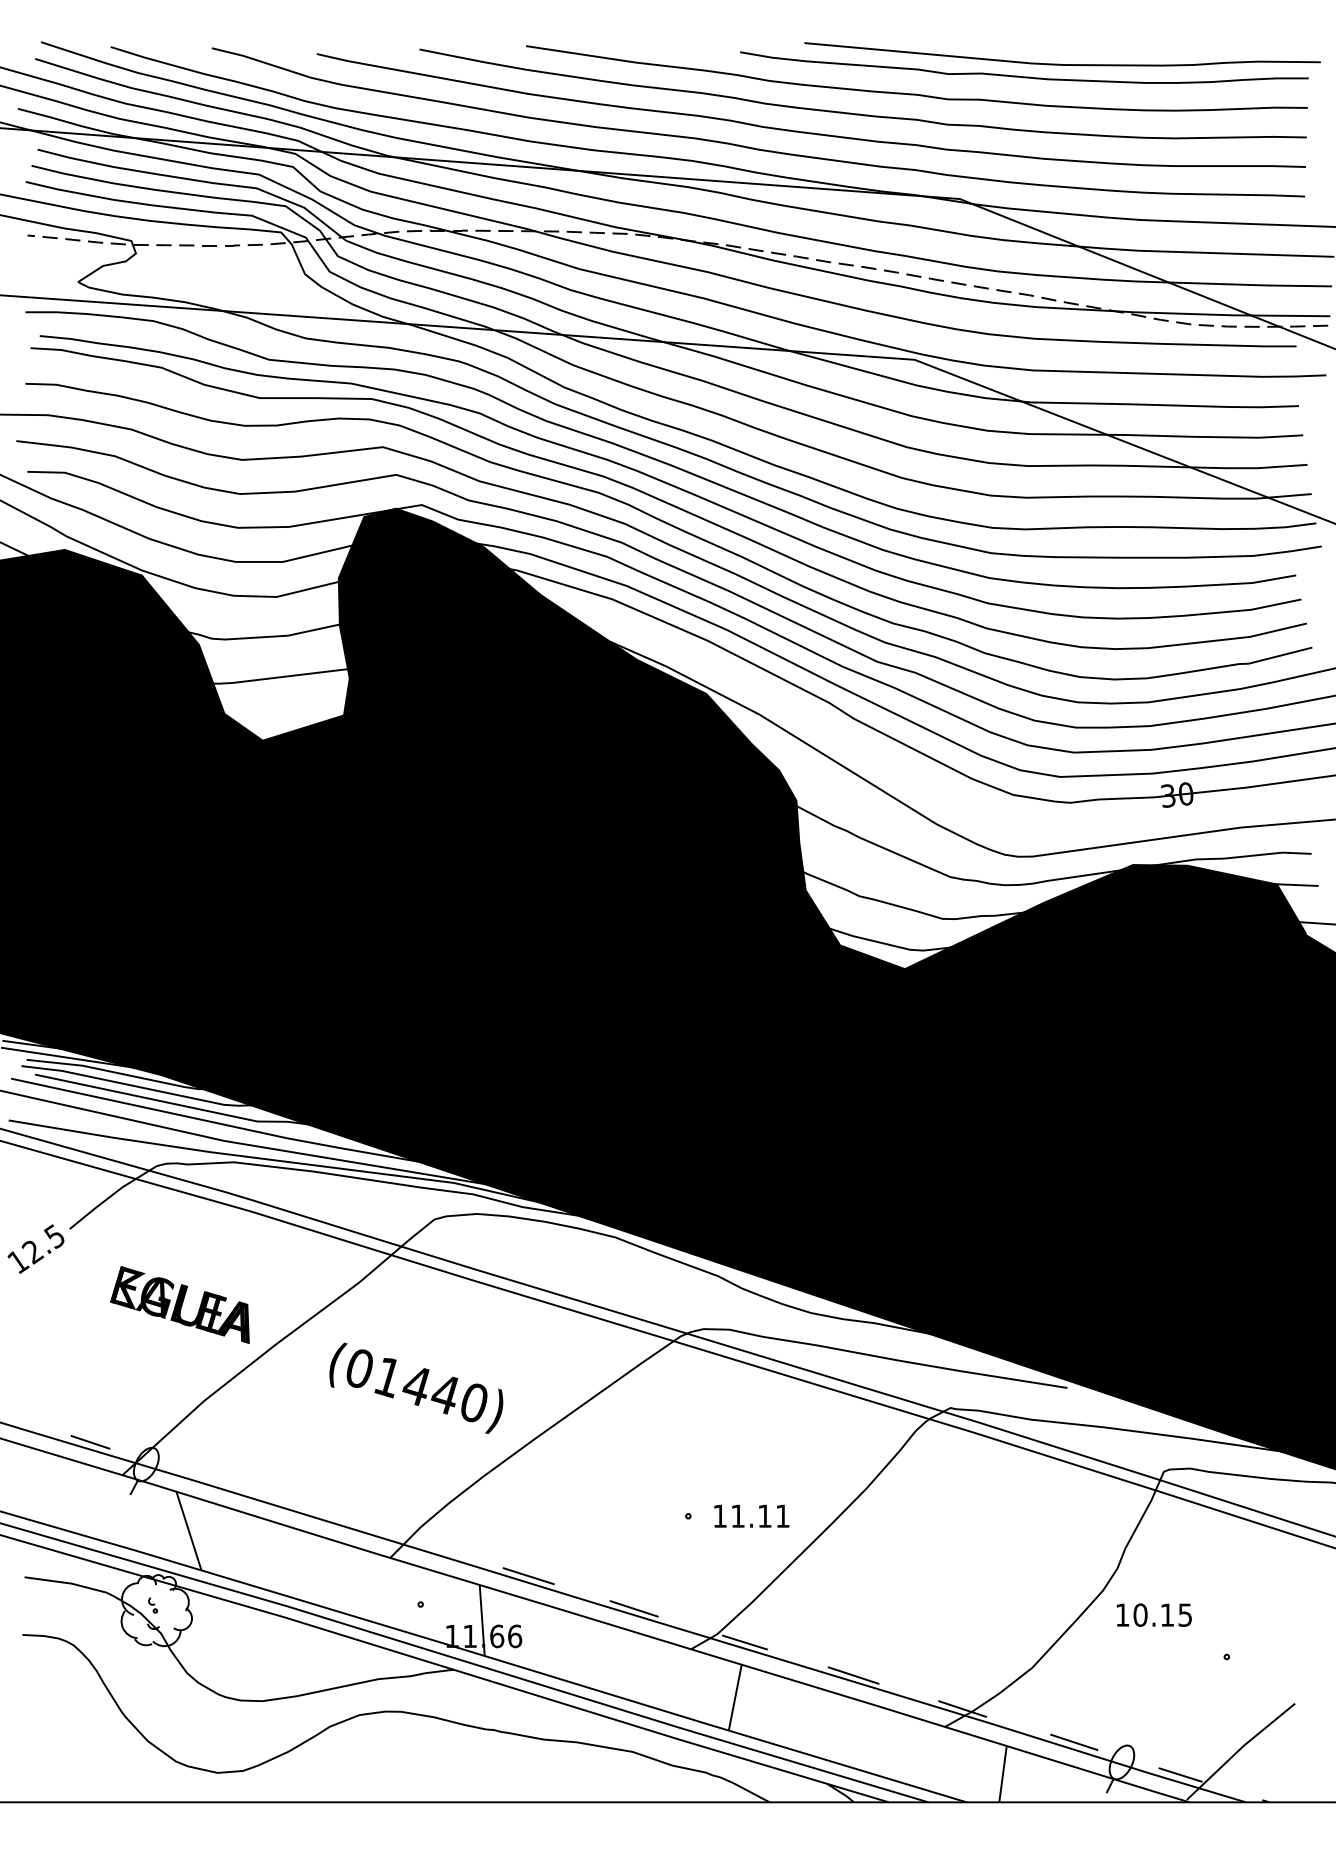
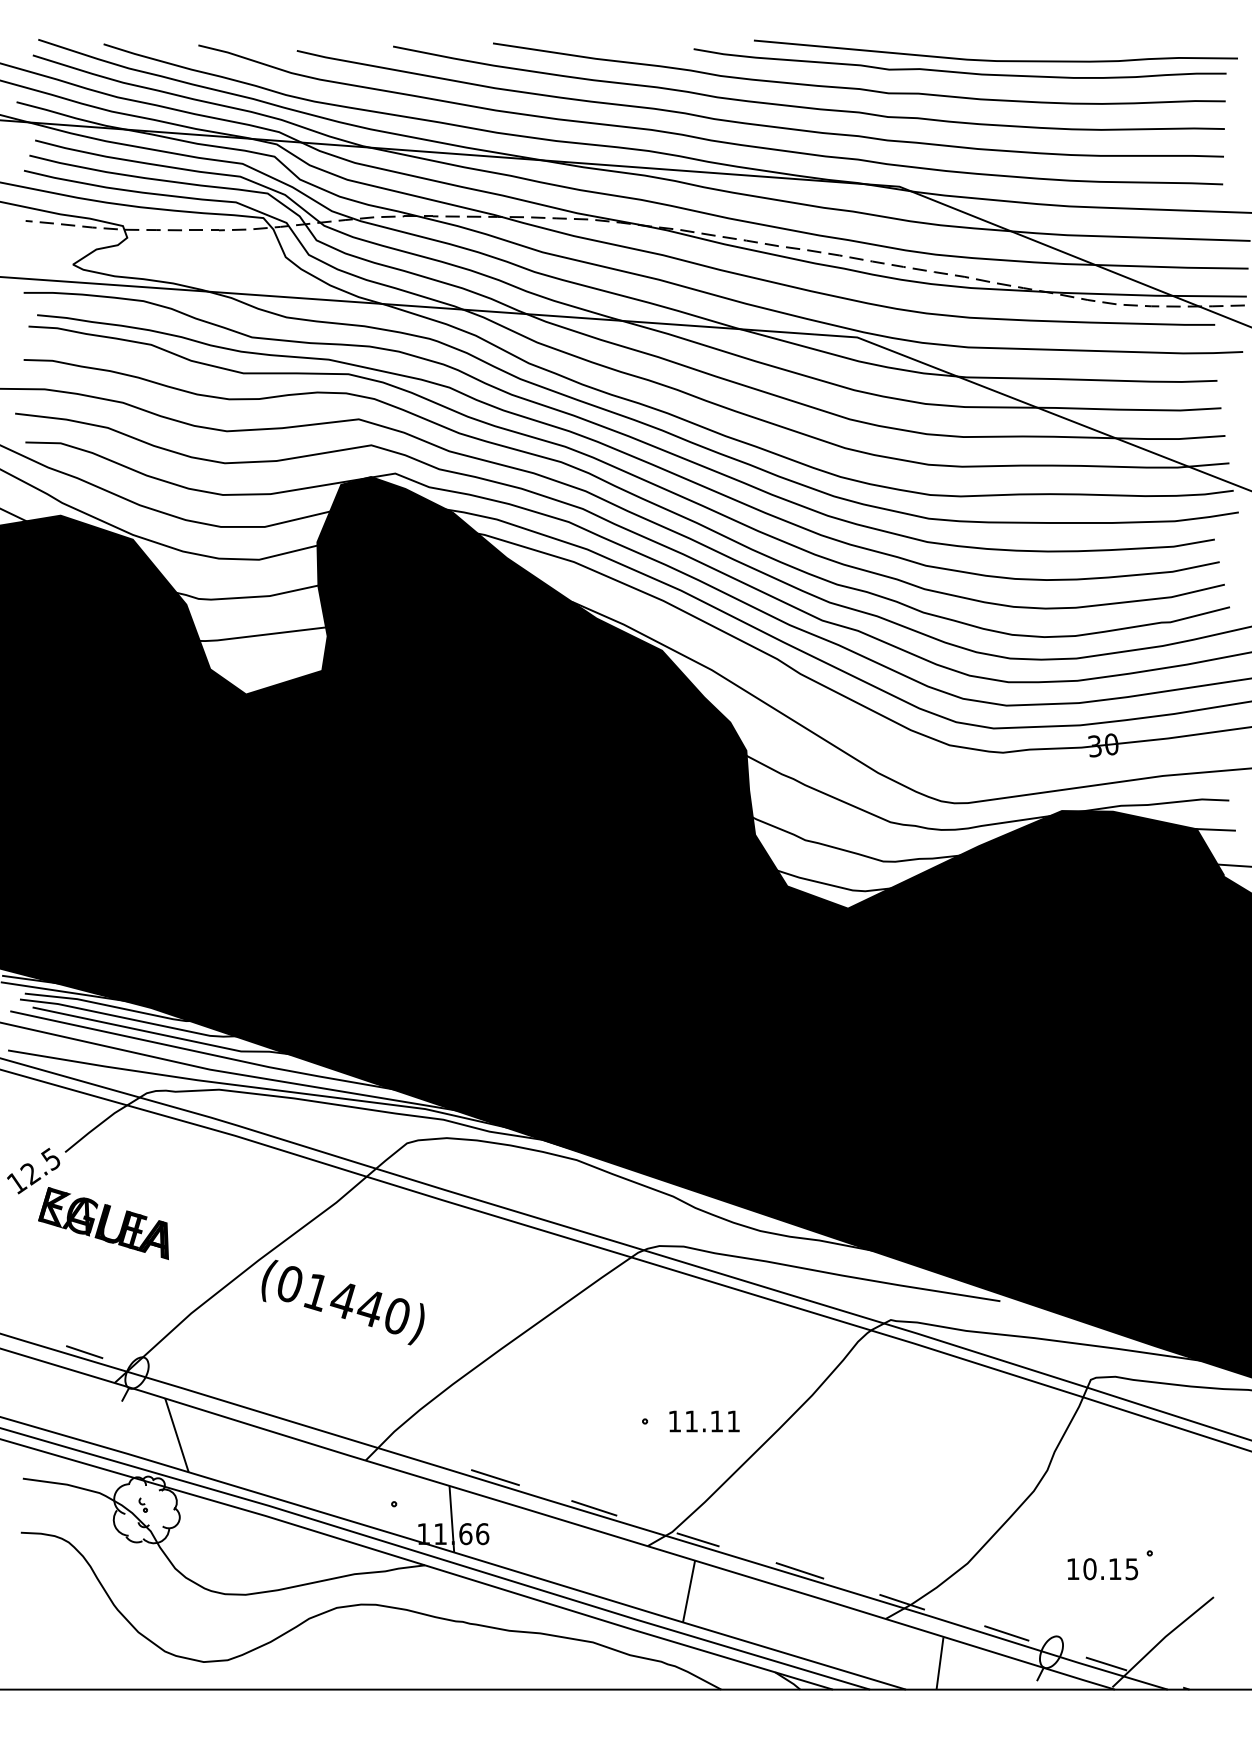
text: (179, 1305) -> (103, 1223), moved
text: (415, 1388) -> (342, 1302), moved
text: (1153, 1615) -> (1102, 1569), moved

